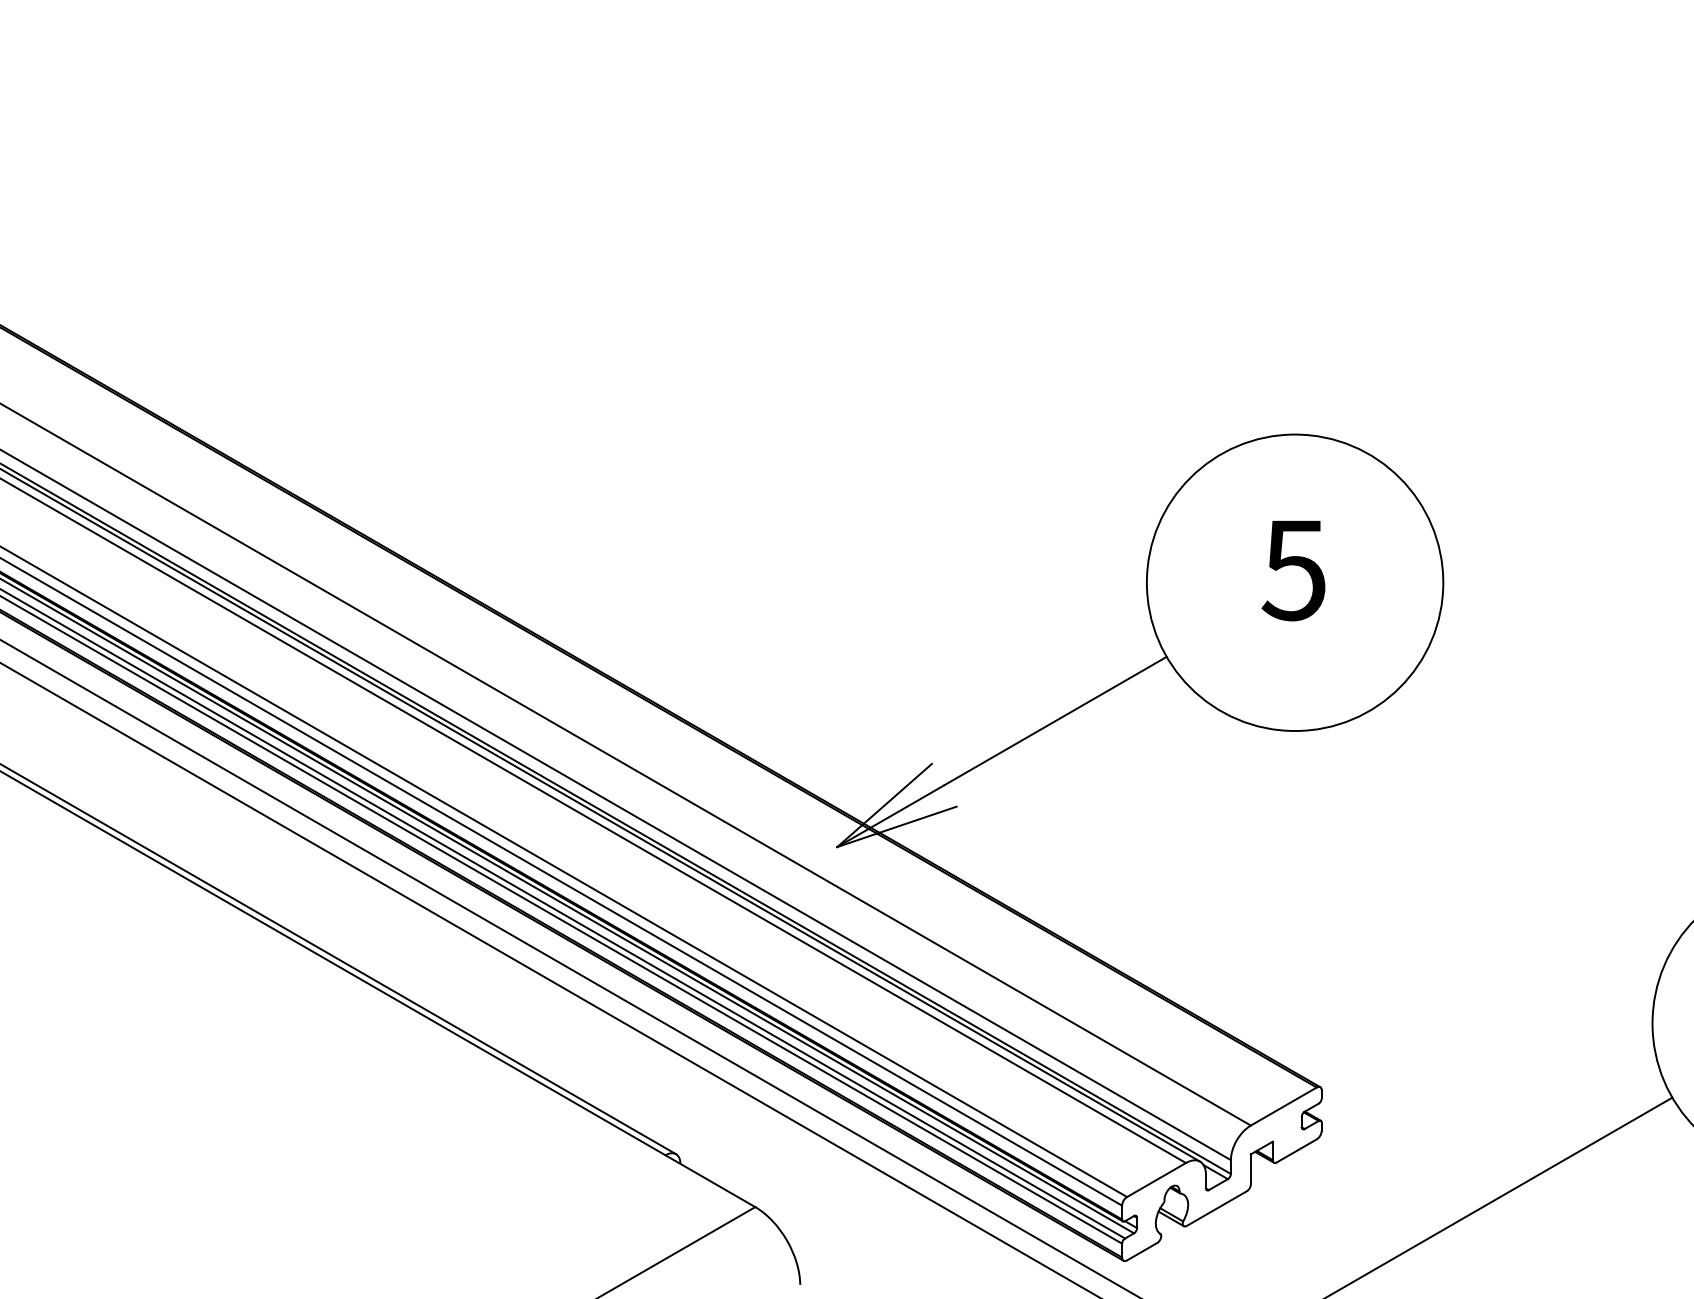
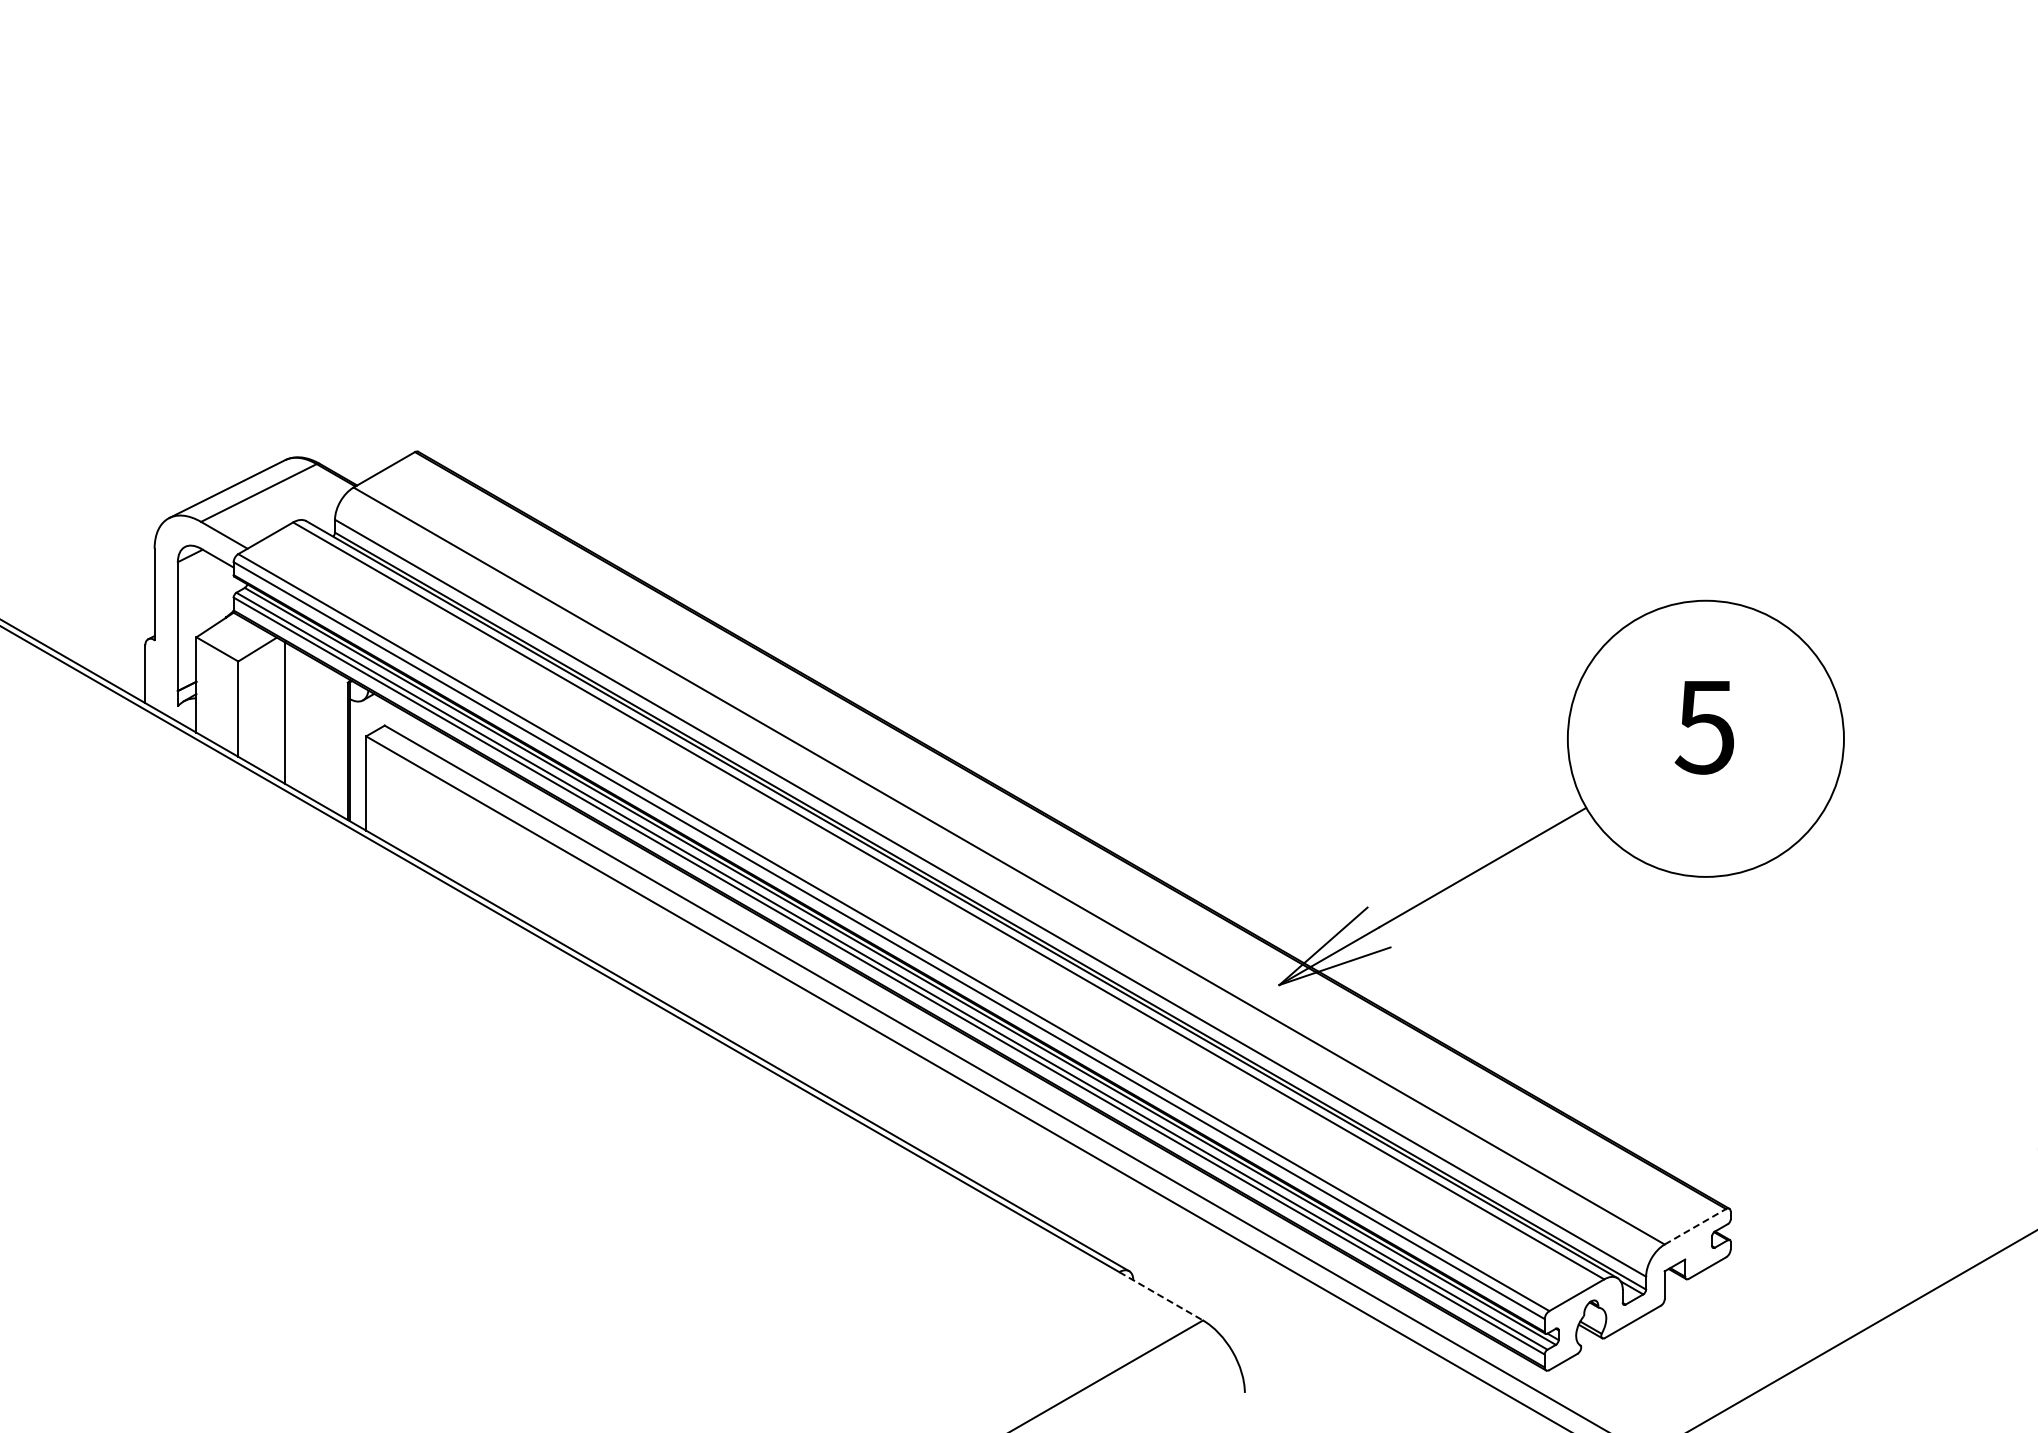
line: (1283, 1106) -> (1695, 1226), solid -> dashed
line: (710, 1181) -> (1161, 1296), solid -> dashed

